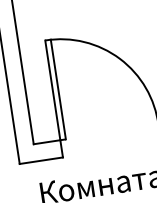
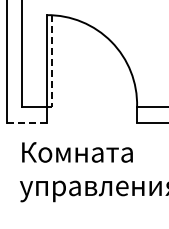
line: (57, 90) -> (51, 61), solid -> dashed
line: (40, 160) -> (26, 122), solid -> dashed

